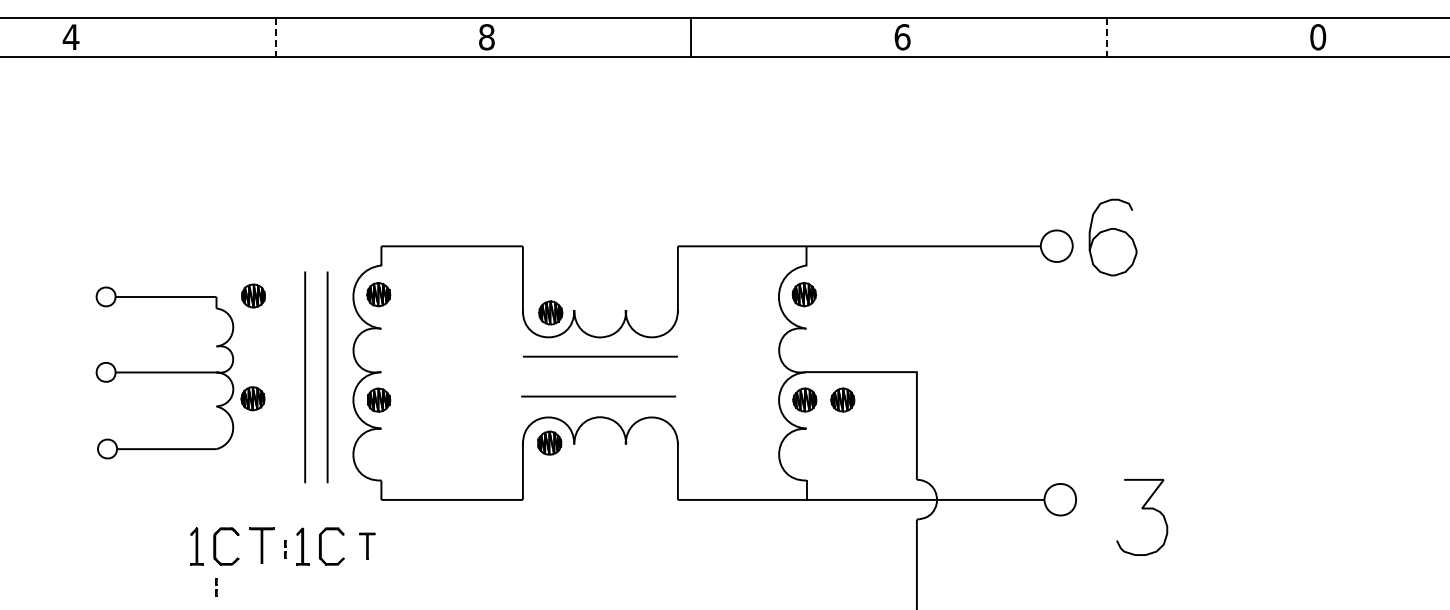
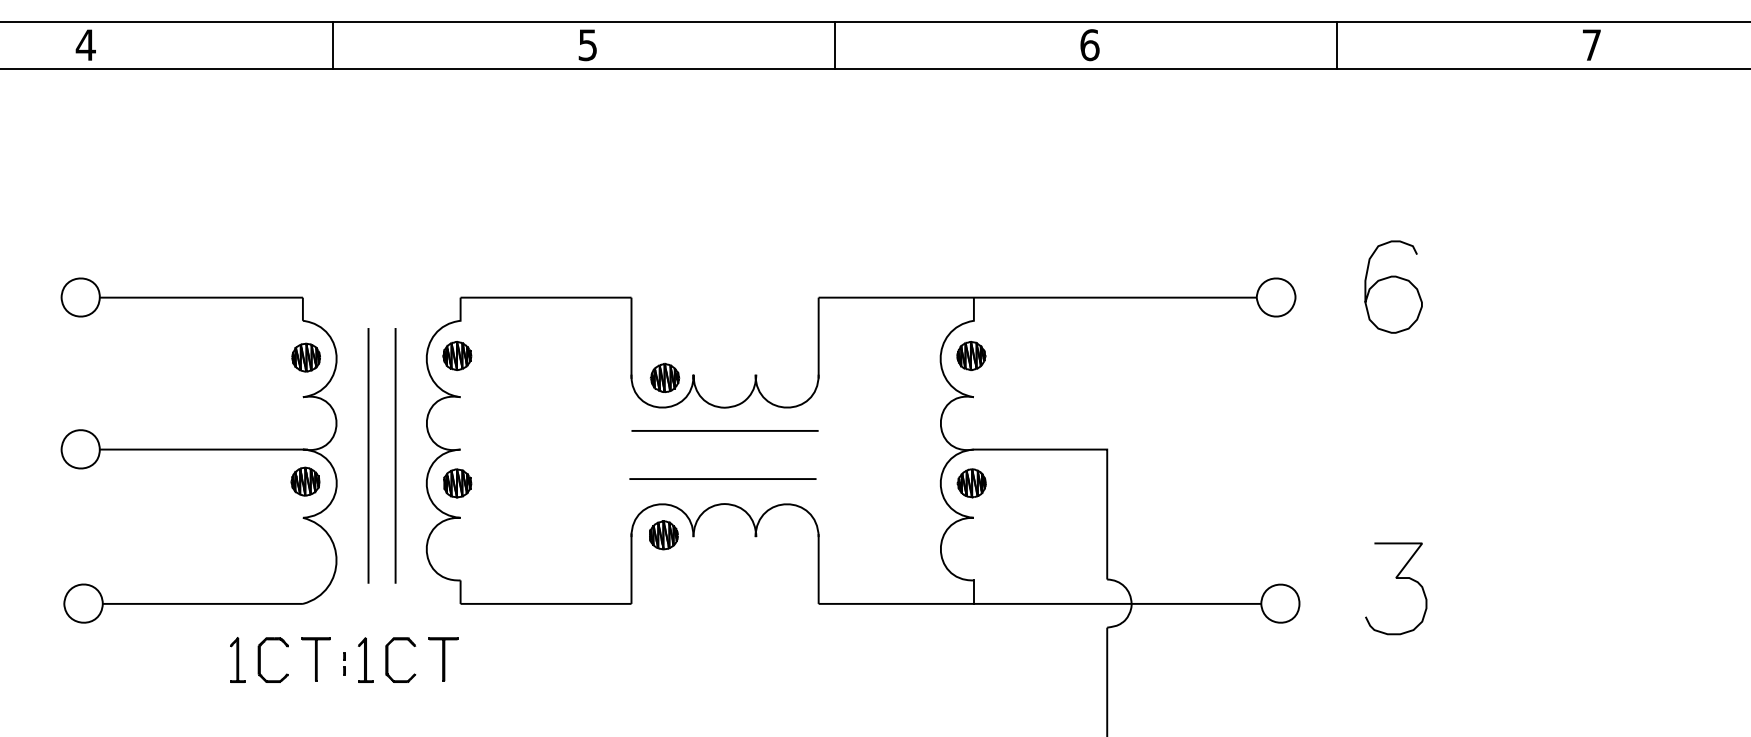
text: (486, 37) -> (587, 45), 8 -> 5
text: (1318, 37) -> (1592, 45), 0 -> 7
line: (275, 38) -> (332, 46), dashed -> solid
line: (1106, 38) -> (1336, 46), dashed -> solid
curve: (1110, 230) -> (1390, 278), moved
part: (164, 372) -> (198, 450), size x1.67
part: (842, 399) -> (1017, 482), removed
curve: (1142, 509) -> (1396, 579), moved
part: (367, 545) -> (443, 658), size x1.43
line: (216, 585) -> (261, 707), removed

